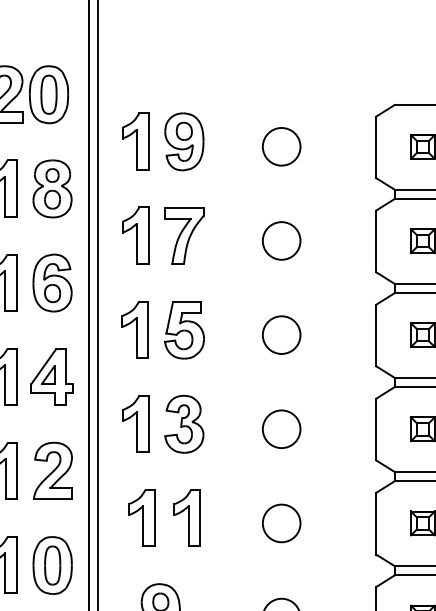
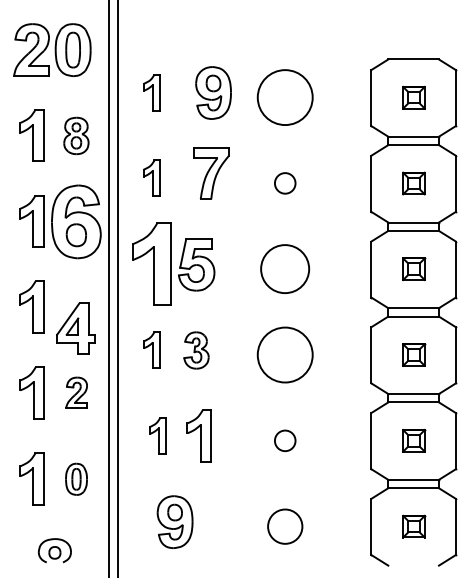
part: (134, 141) -> (151, 92), size x0.7
part: (184, 141) -> (213, 92), moved
circle: (281, 146) -> (285, 97), size x1.6
part: (52, 188) -> (76, 135), size x0.7
part: (134, 235) -> (151, 178), size x0.7
part: (184, 235) -> (211, 173), moved
circle: (281, 241) -> (285, 183), size x0.6
part: (52, 282) -> (76, 221), size x1.4
part: (134, 329) -> (151, 264), size x1.6
circle: (281, 335) -> (285, 269), size x1.4
part: (51, 377) -> (75, 328), moved
part: (134, 423) -> (151, 349), size x0.7
part: (184, 424) -> (196, 350), size x0.7
circle: (281, 428) -> (285, 354), size x1.6
part: (52, 470) -> (76, 392), size x0.6
part: (141, 517) -> (157, 435), size x0.7
circle: (281, 523) -> (285, 440), size x0.6
part: (52, 565) -> (76, 479), size x0.6

